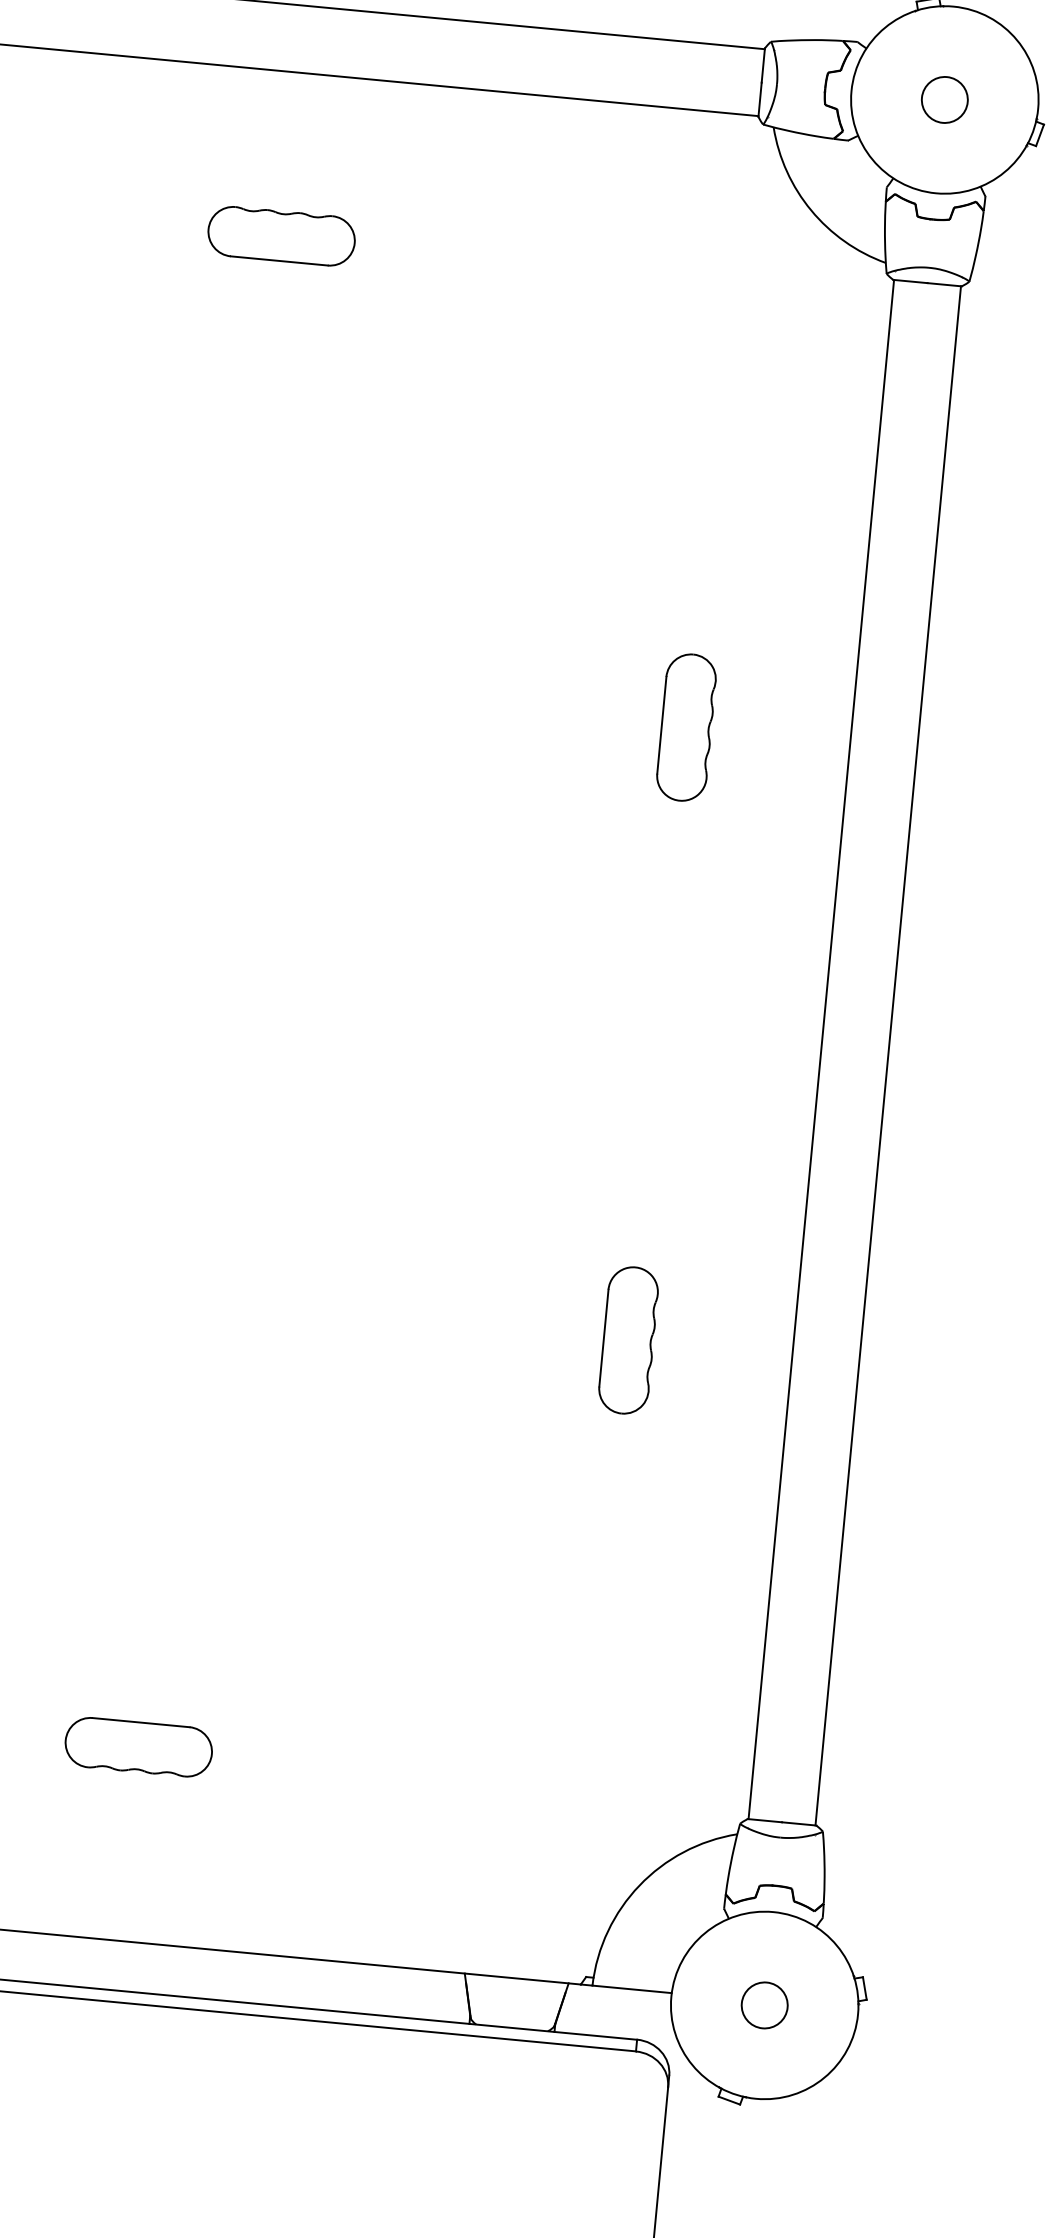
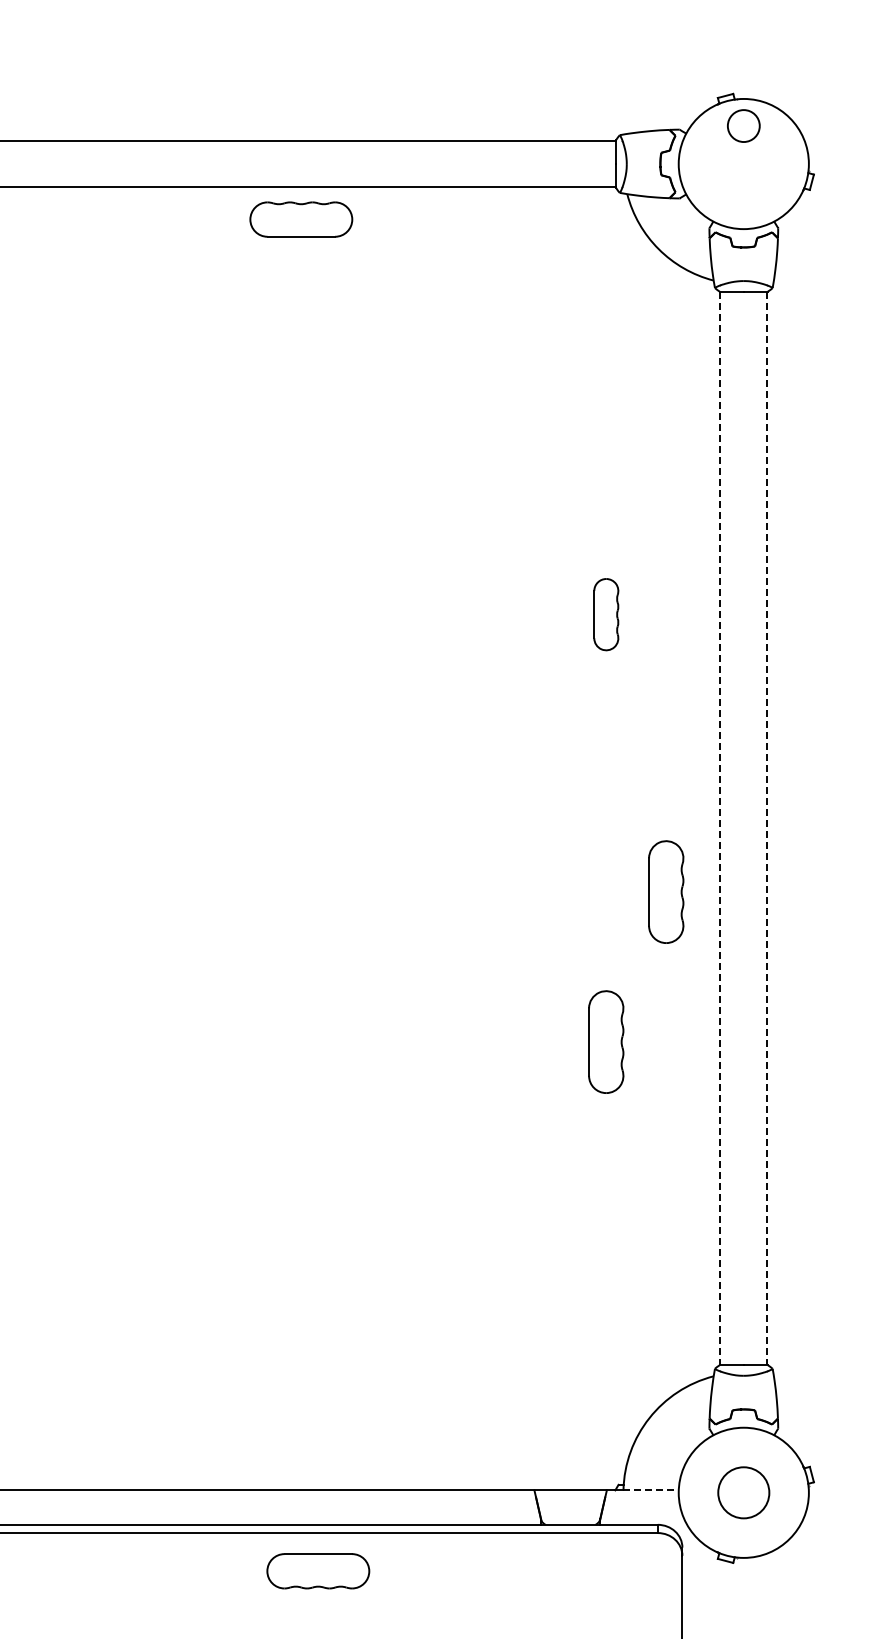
circle: (944, 99) -> (743, 125), moved
part: (281, 236) -> (301, 219), moved
part: (686, 727) -> (606, 614), size x0.7
line: (821, 1049) -> (720, 828), solid -> dashed
line: (888, 1056) -> (767, 828), solid -> dashed
part: (735, 1132) -> (666, 891), added
part: (139, 1747) -> (318, 1571), moved
line: (632, 1989) -> (651, 1490), solid -> dashed
circle: (764, 2004) -> (743, 1492), size x1.6

